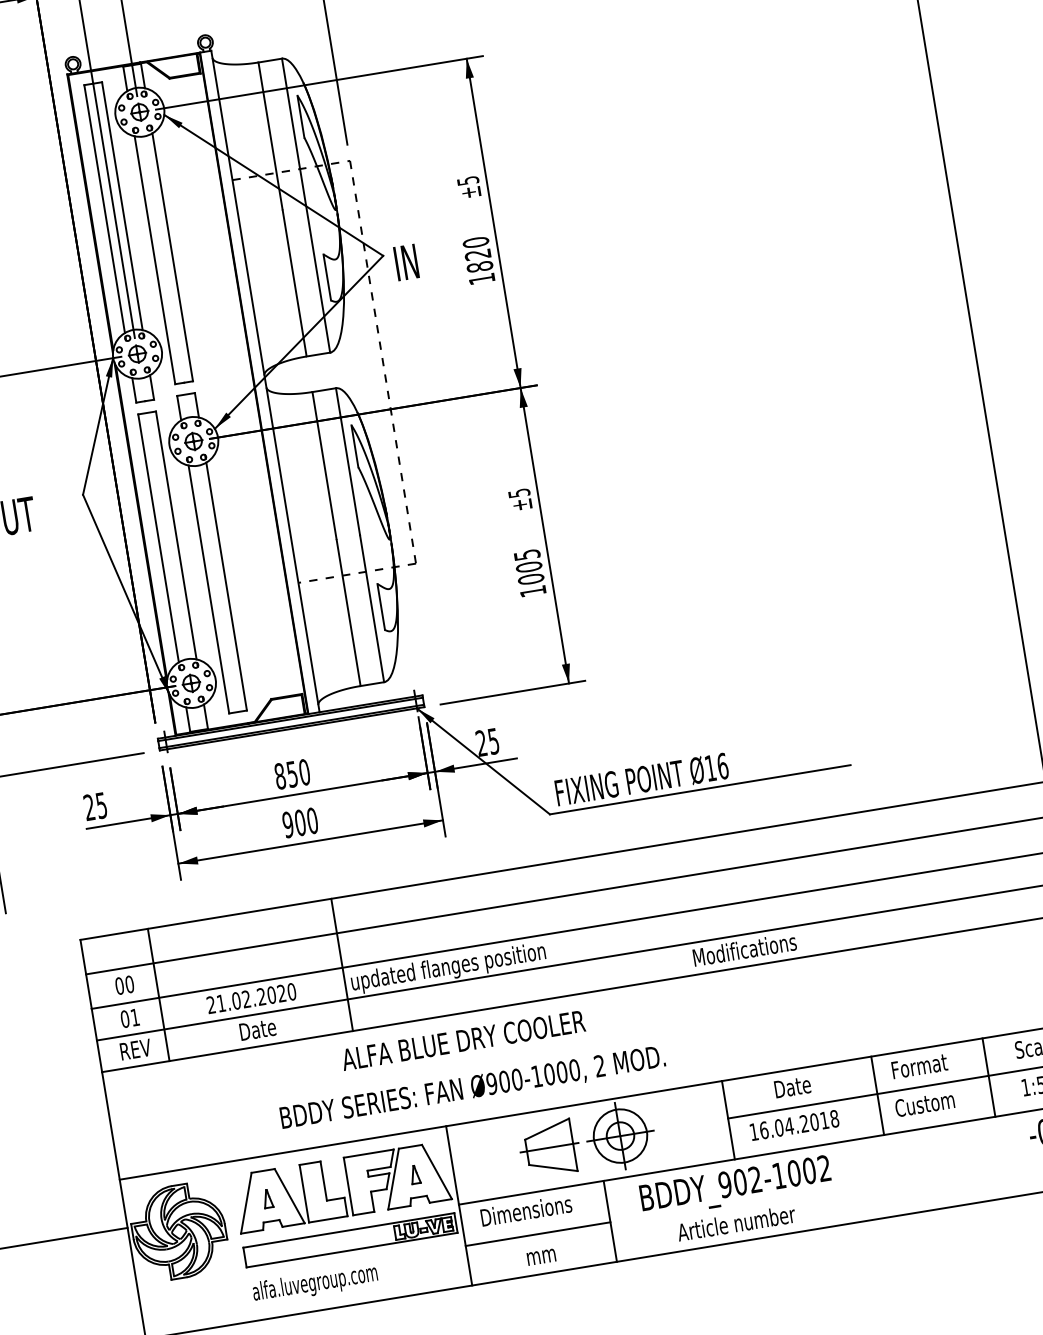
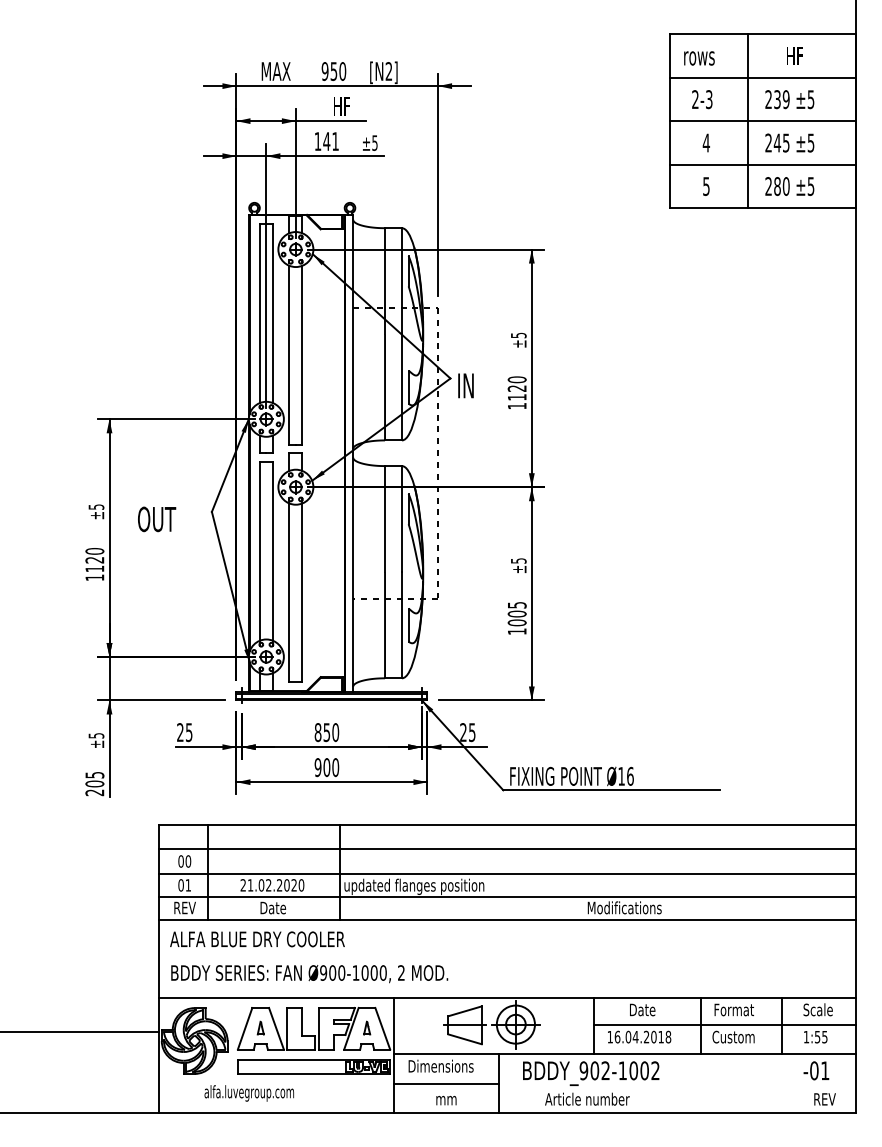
text: (479, 267) -> (516, 397), 1820 -> 1120
text: (463, 1040) -> (257, 939), moved
text: (472, 1089) -> (309, 974), moved
text: (314, 1284) -> (248, 1093), moved

